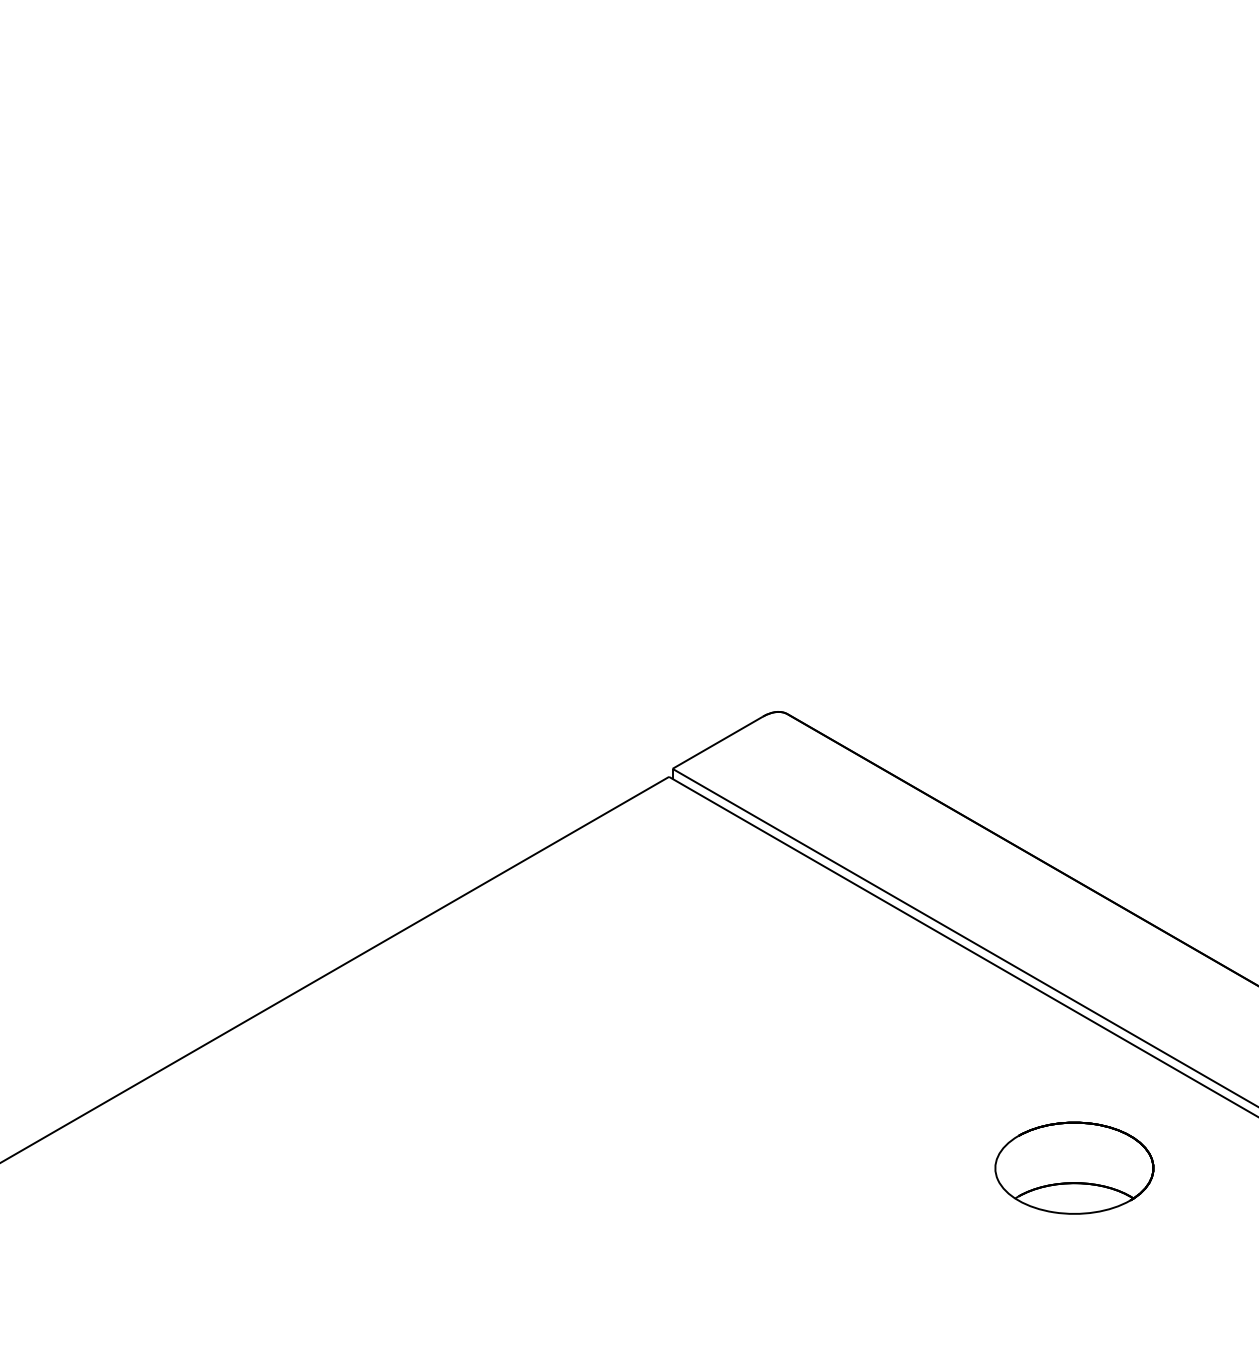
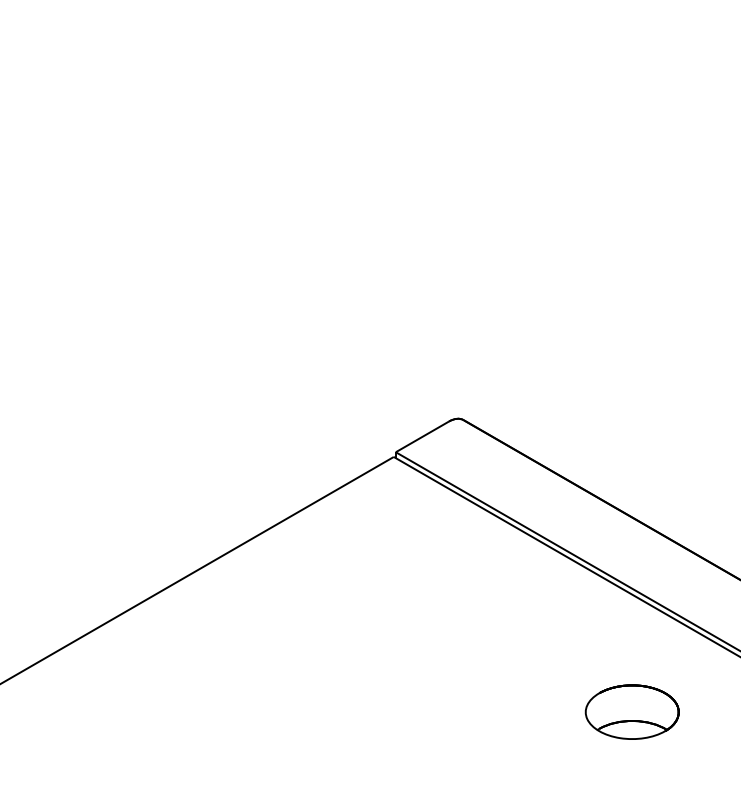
part: (1073, 1167) -> (631, 711), moved

